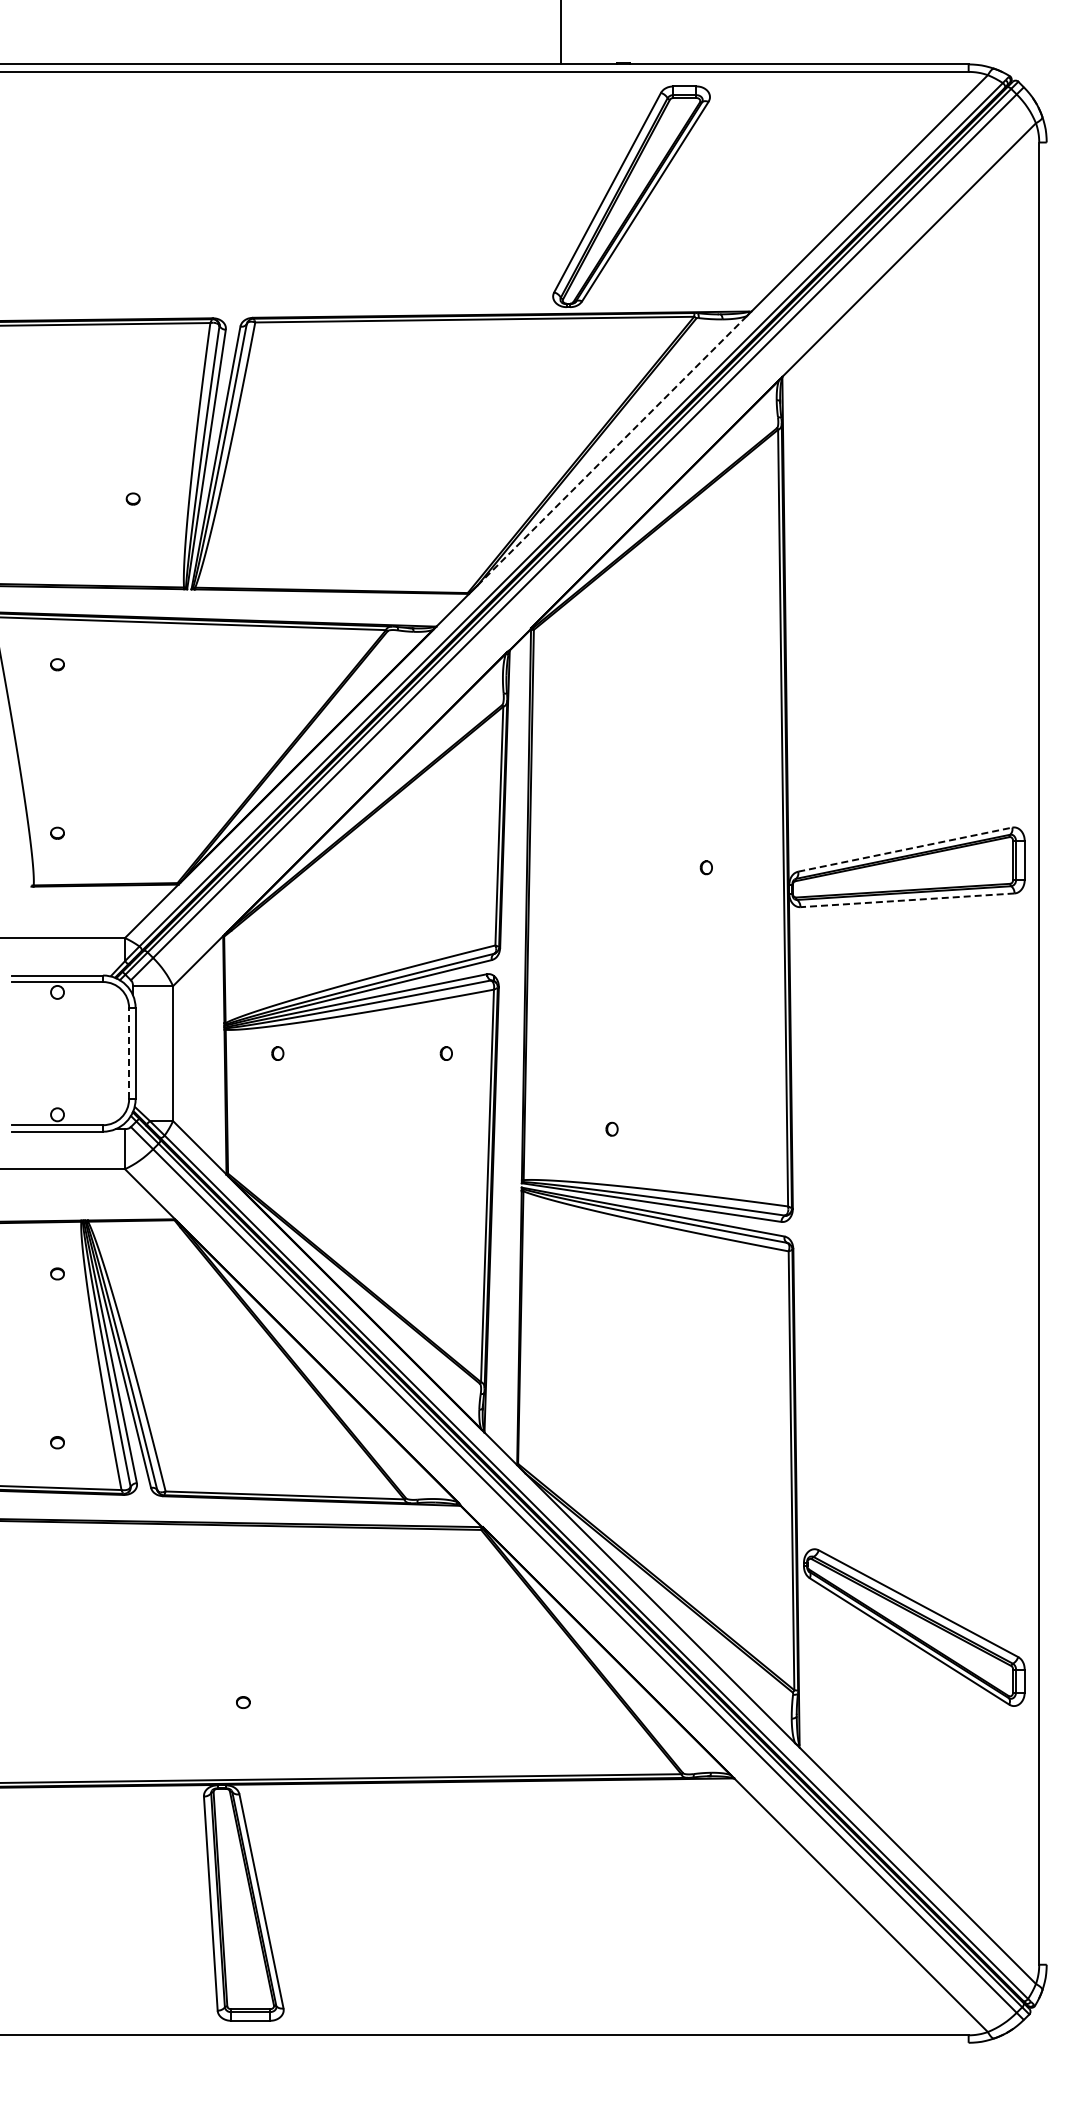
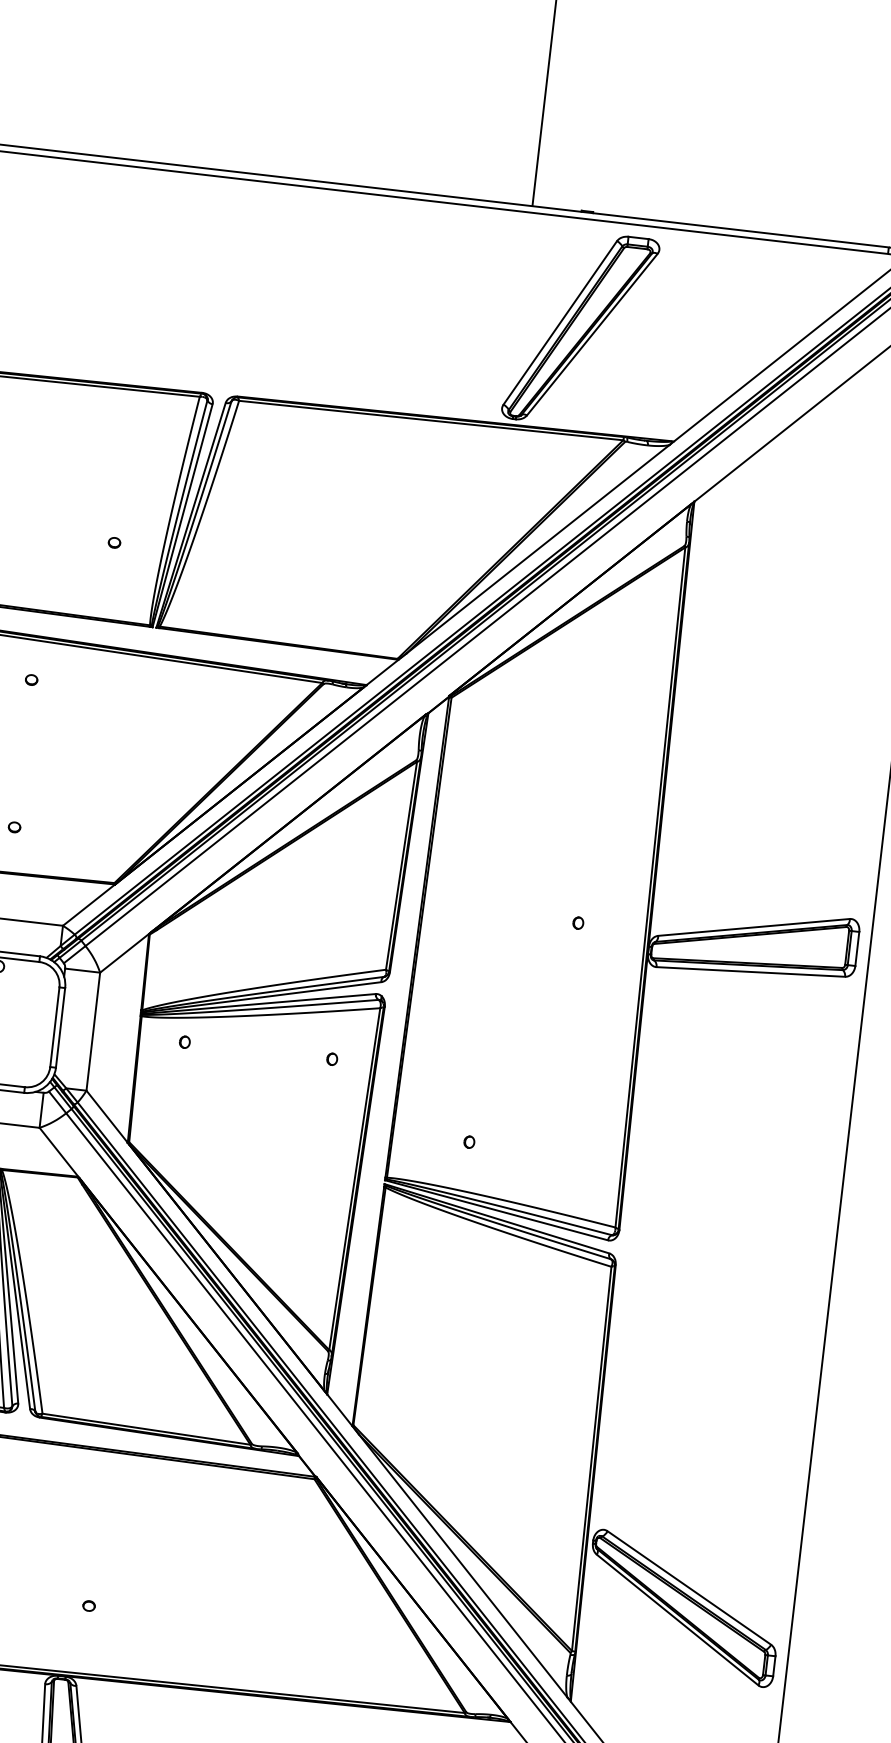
line: (611, 451) -> (537, 549), dashed -> solid
line: (905, 849) -> (754, 927), dashed -> solid
line: (907, 900) -> (750, 972), dashed -> solid
line: (129, 1053) -> (55, 1027), dashed -> solid

